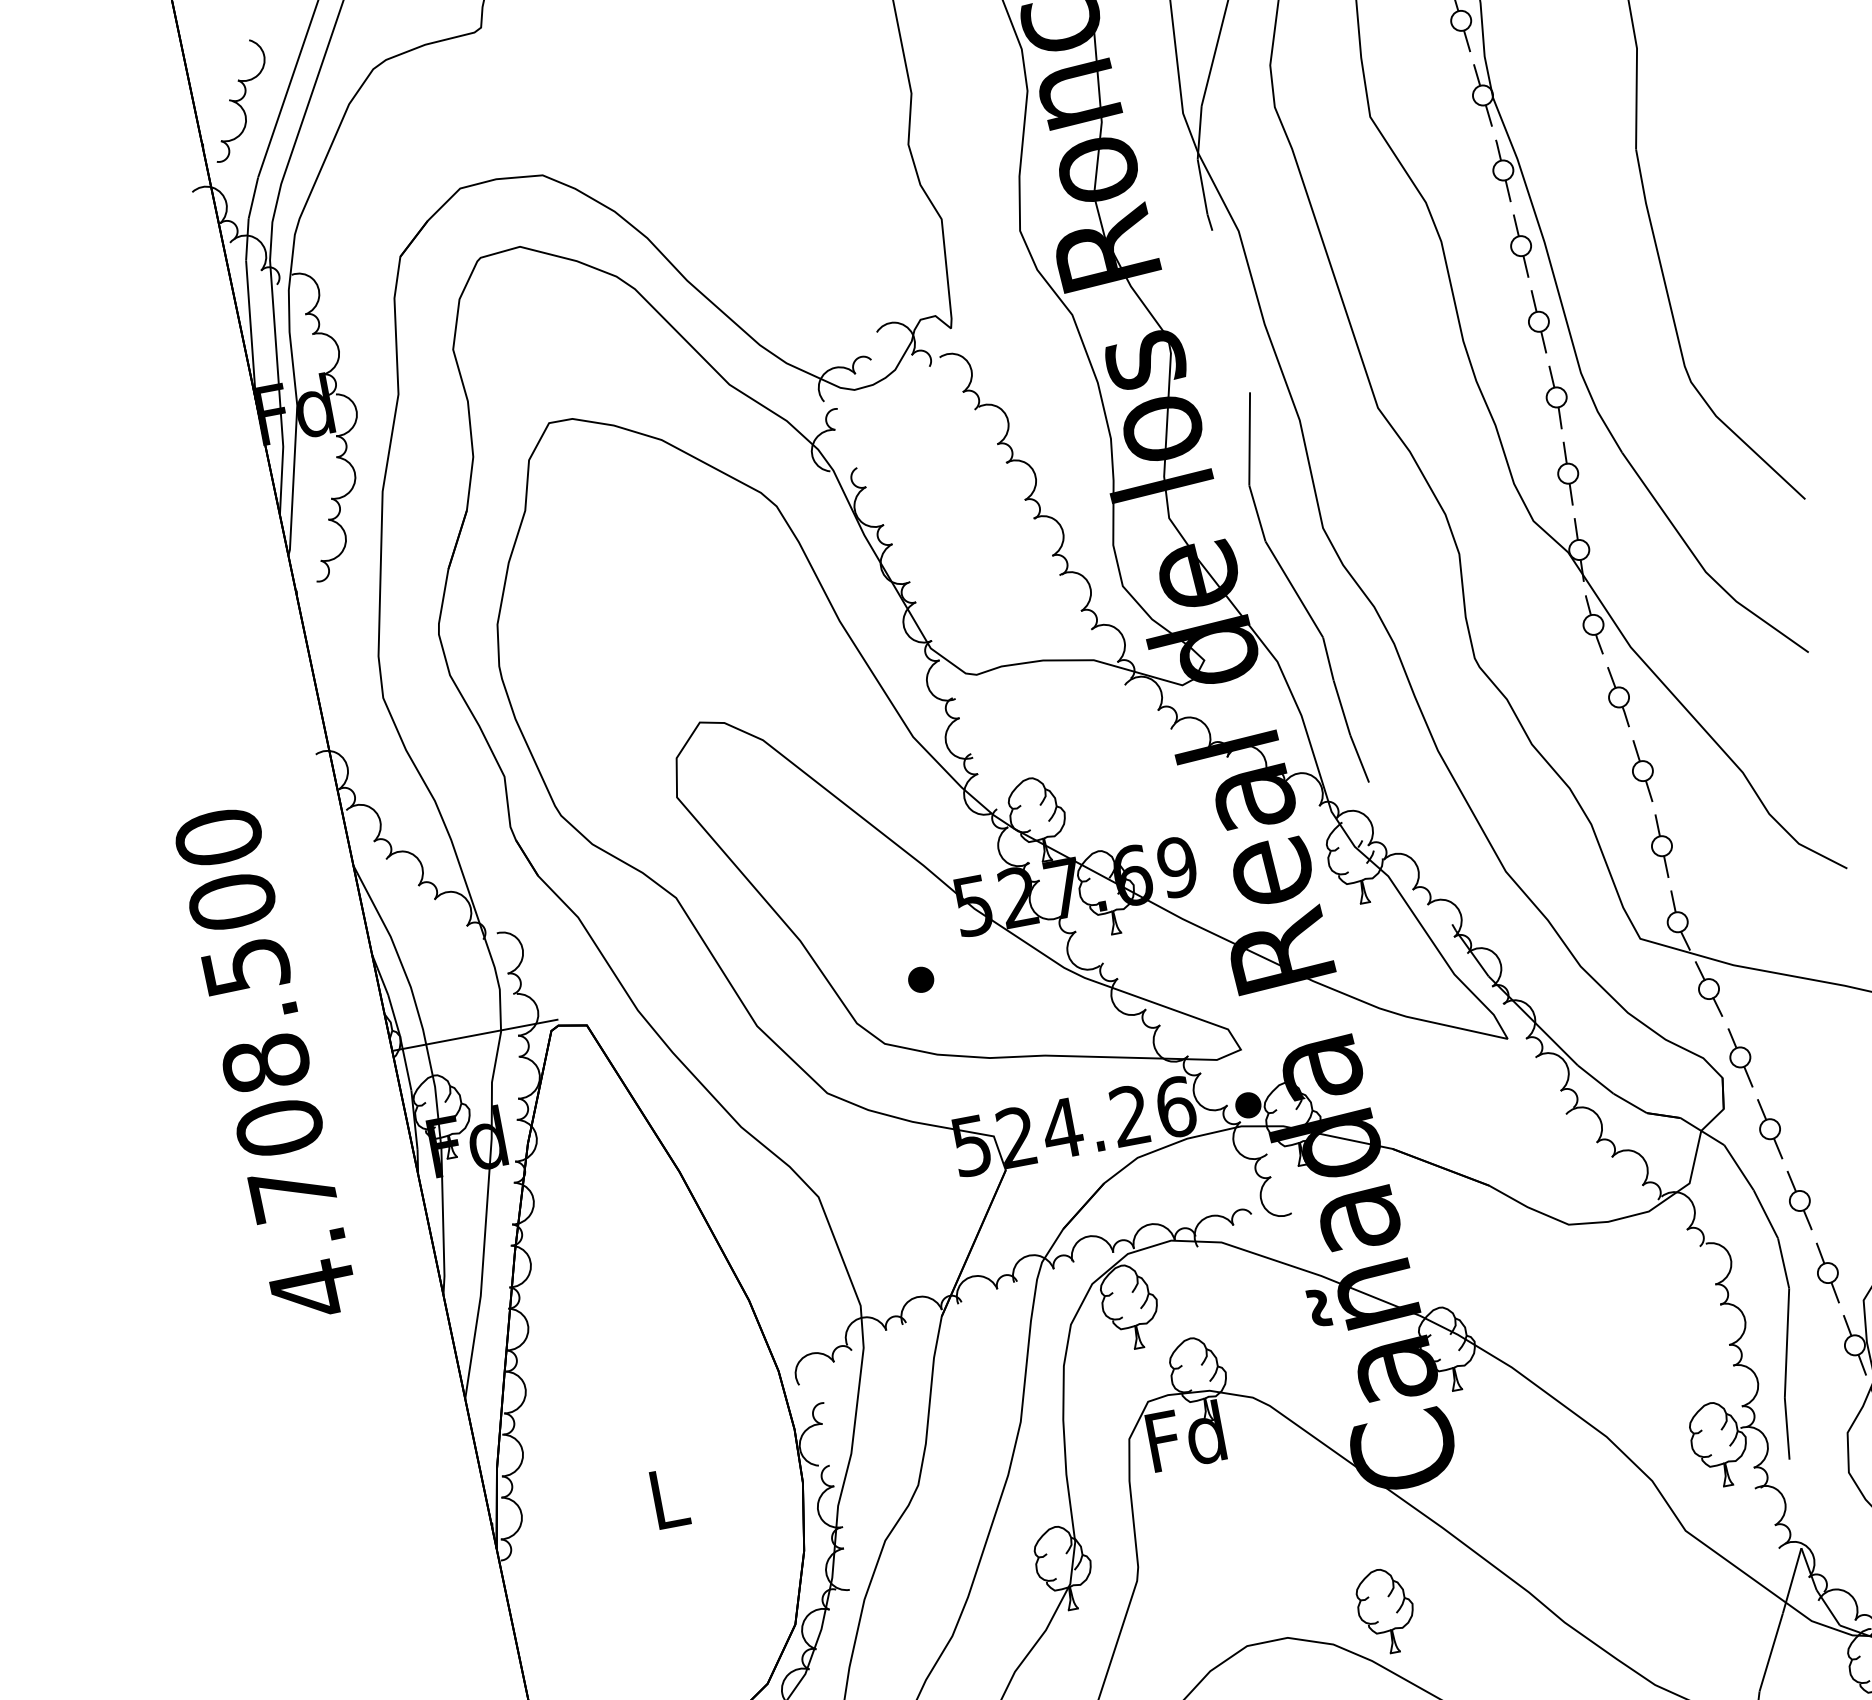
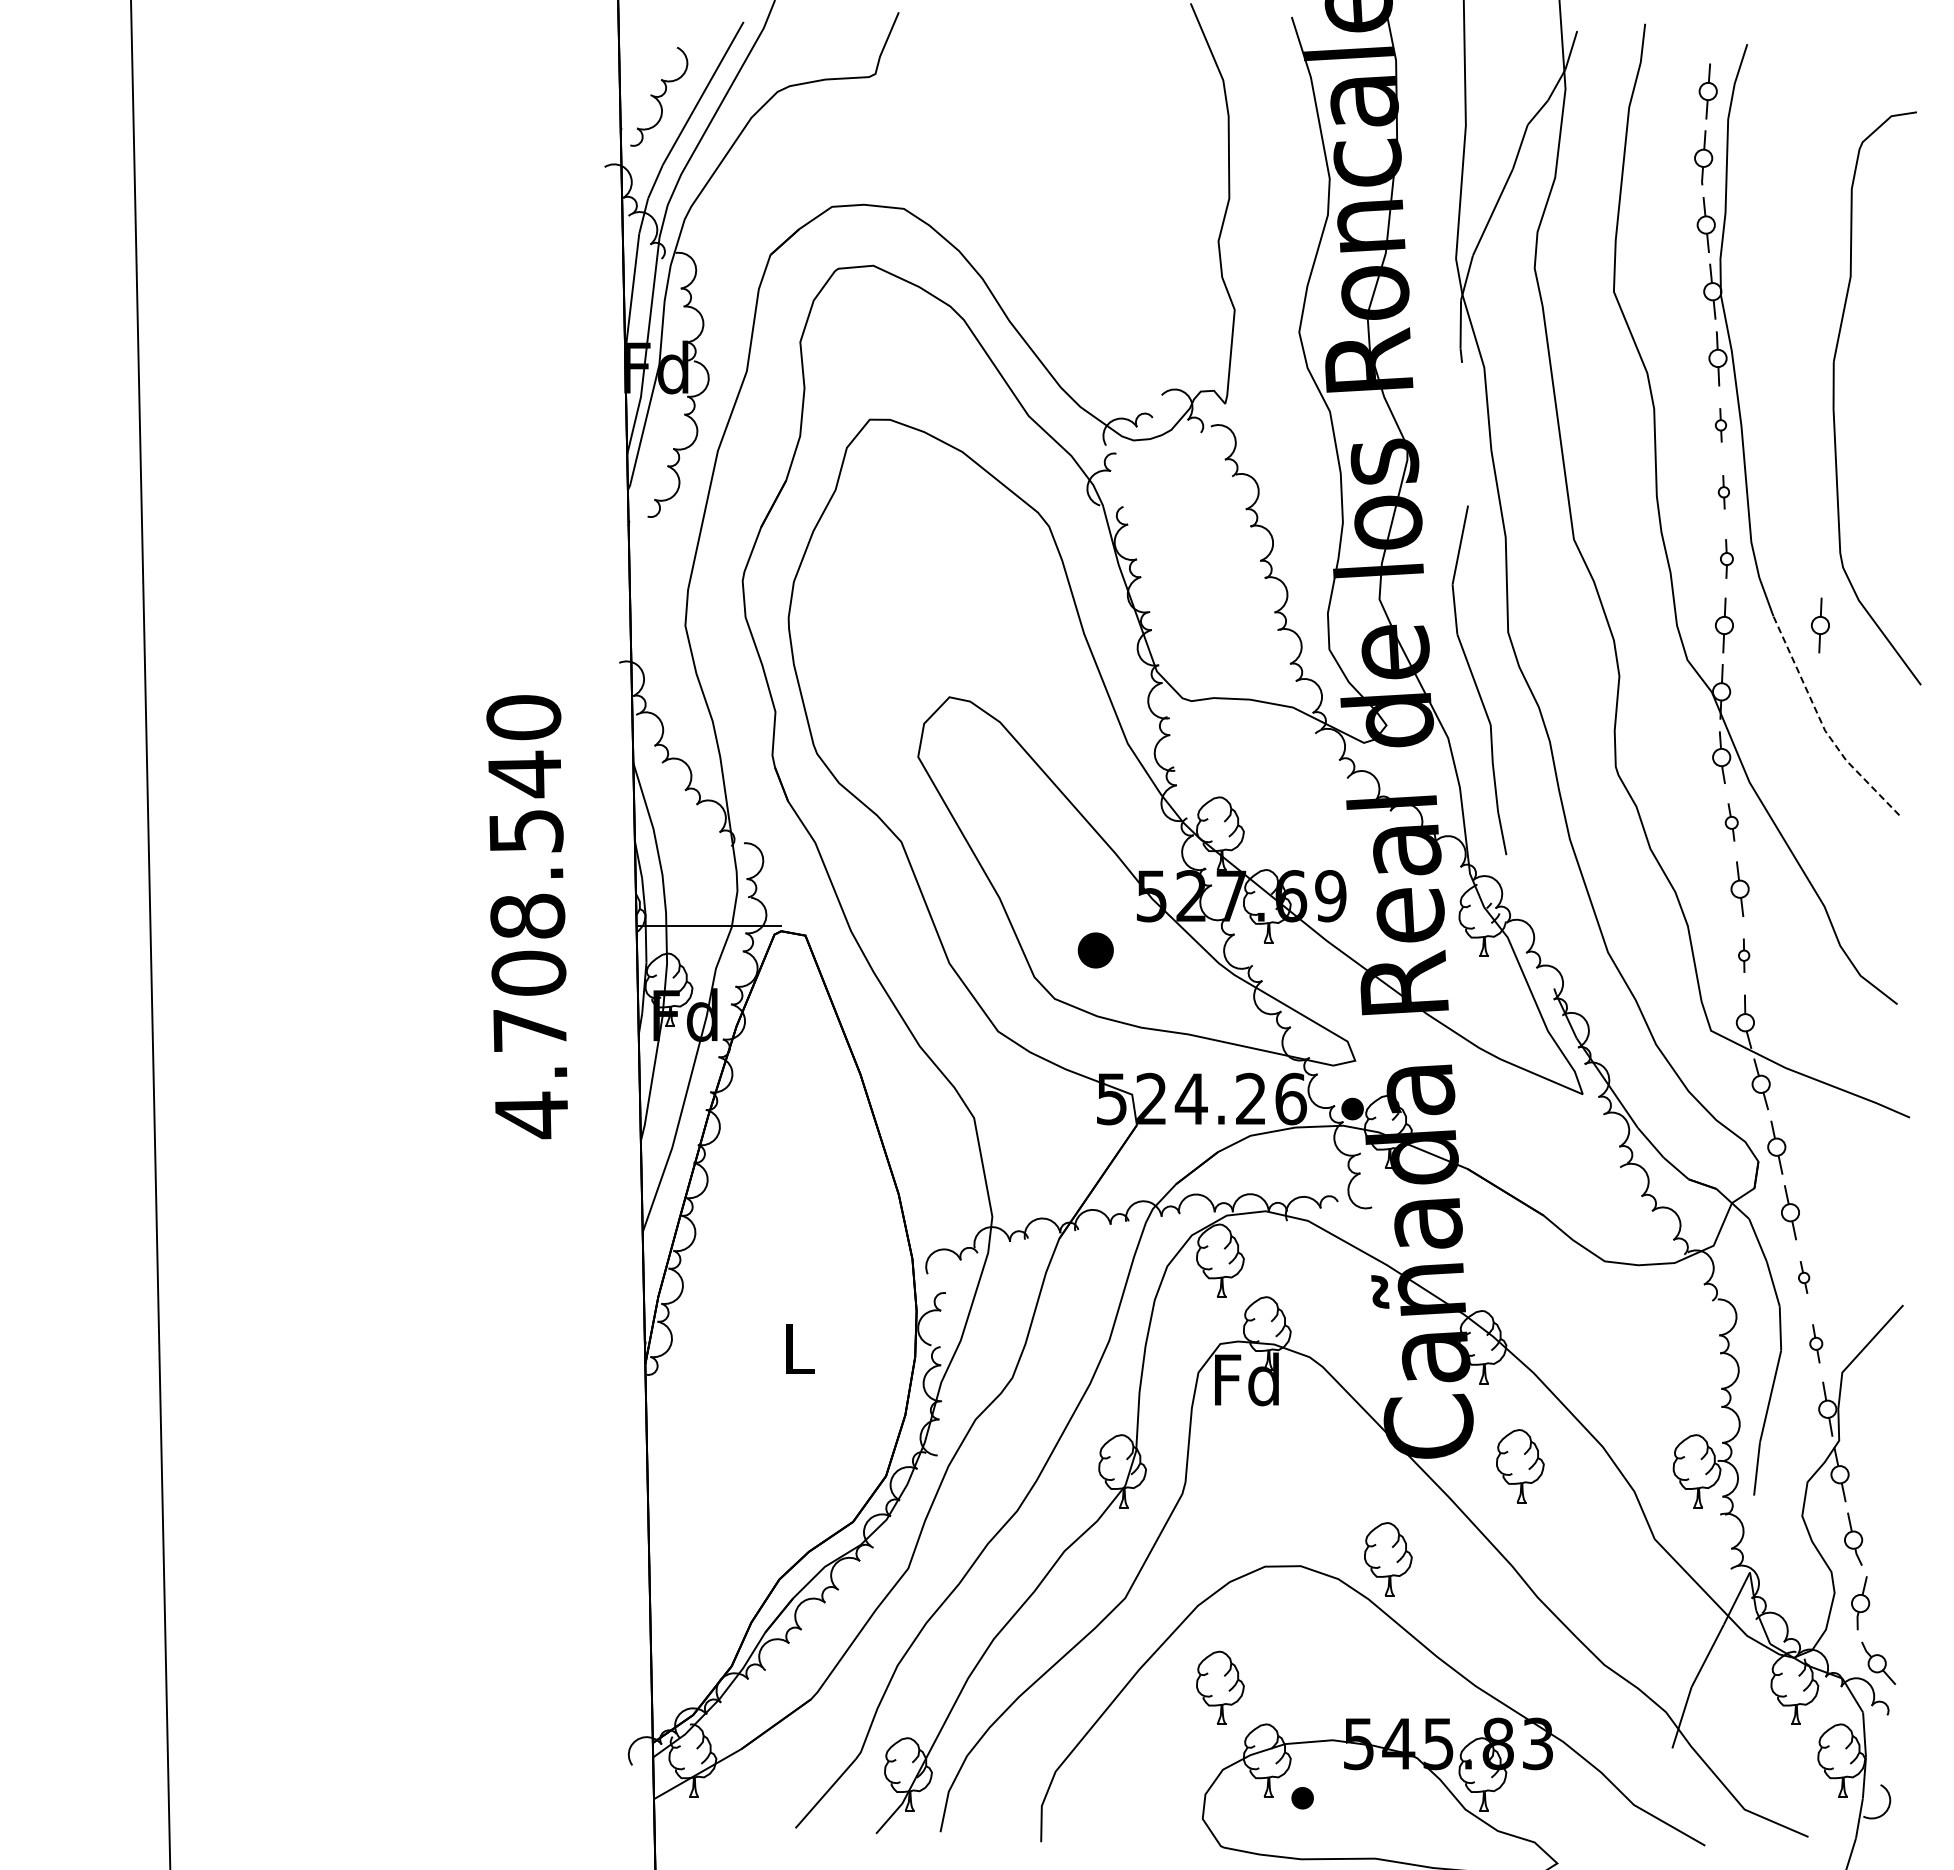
part: (1520, 246) -> (1720, 425), size x0.6
part: (1538, 322) -> (1723, 492), size x0.6
part: (1556, 396) -> (1726, 558), size x0.7
part: (1676, 453) -> (1819, 625), added
line: (1702, 567) -> (1823, 726), solid -> dashed
part: (1618, 696) -> (1731, 822), size x0.7
part: (1661, 845) -> (1743, 955), size x0.6
text: (231, 902) -> (524, 774), 4.708.500 -> 4.708.540
part: (920, 979) -> (1095, 950), size x1.6
part: (1798, 1200) -> (1803, 1277), size x0.6
part: (1826, 1272) -> (1815, 1343), size x0.7
part: (1516, 1476) -> (1520, 1466), added

